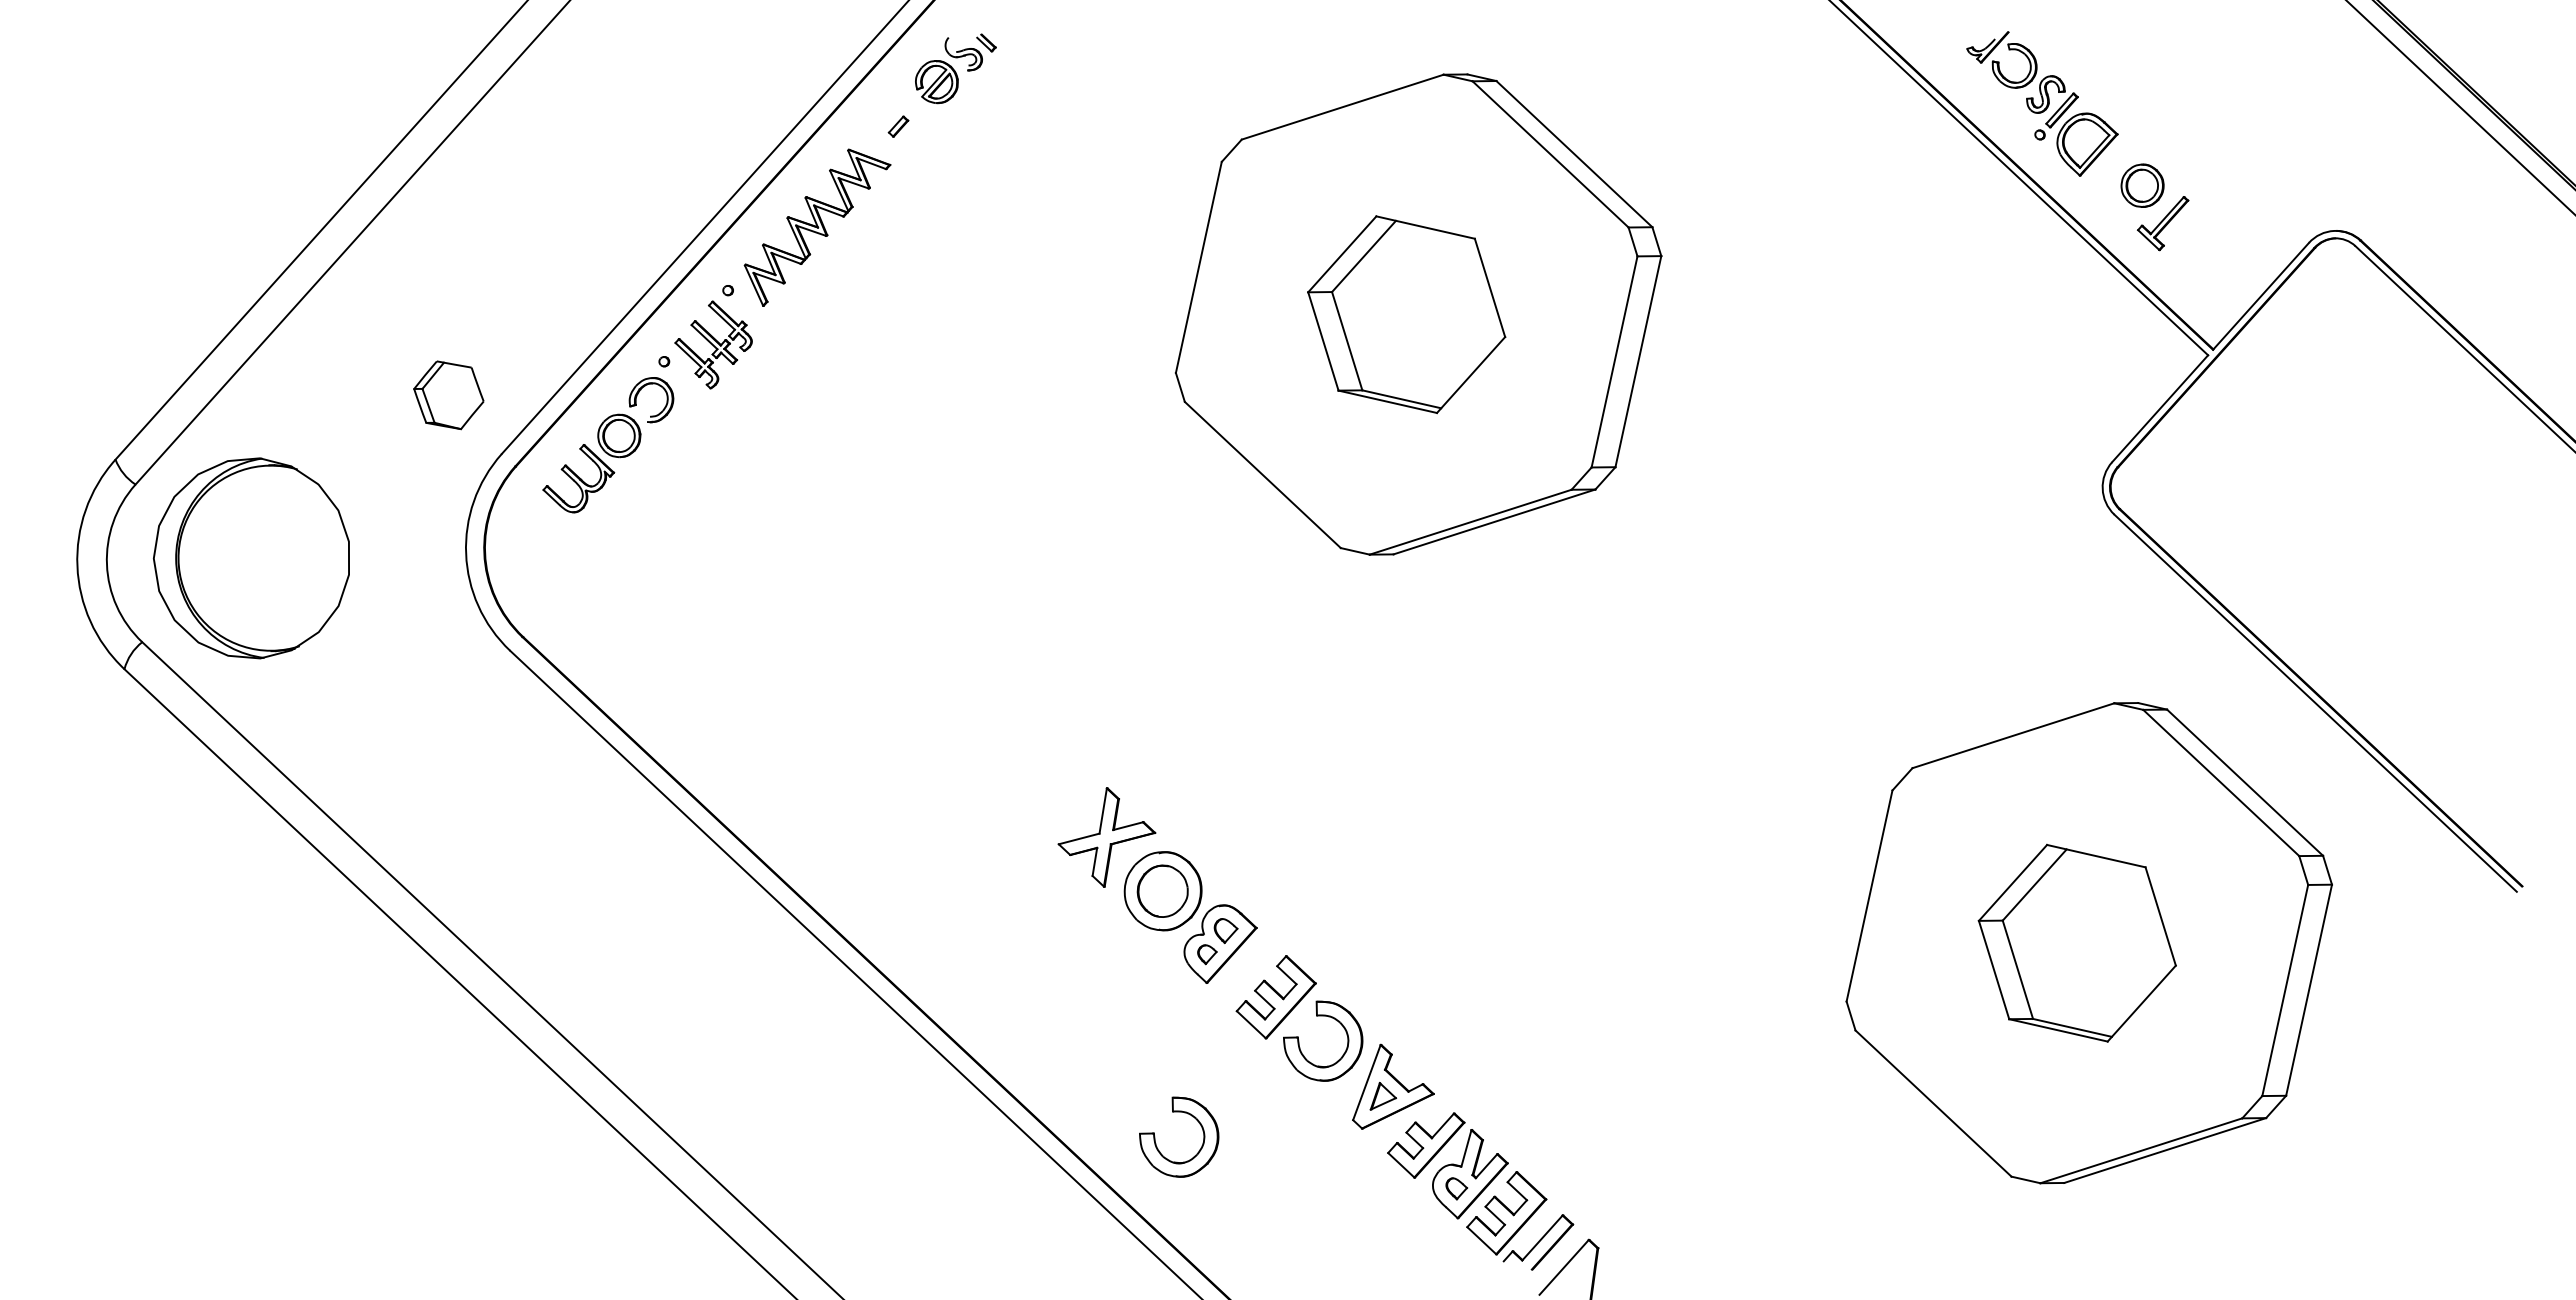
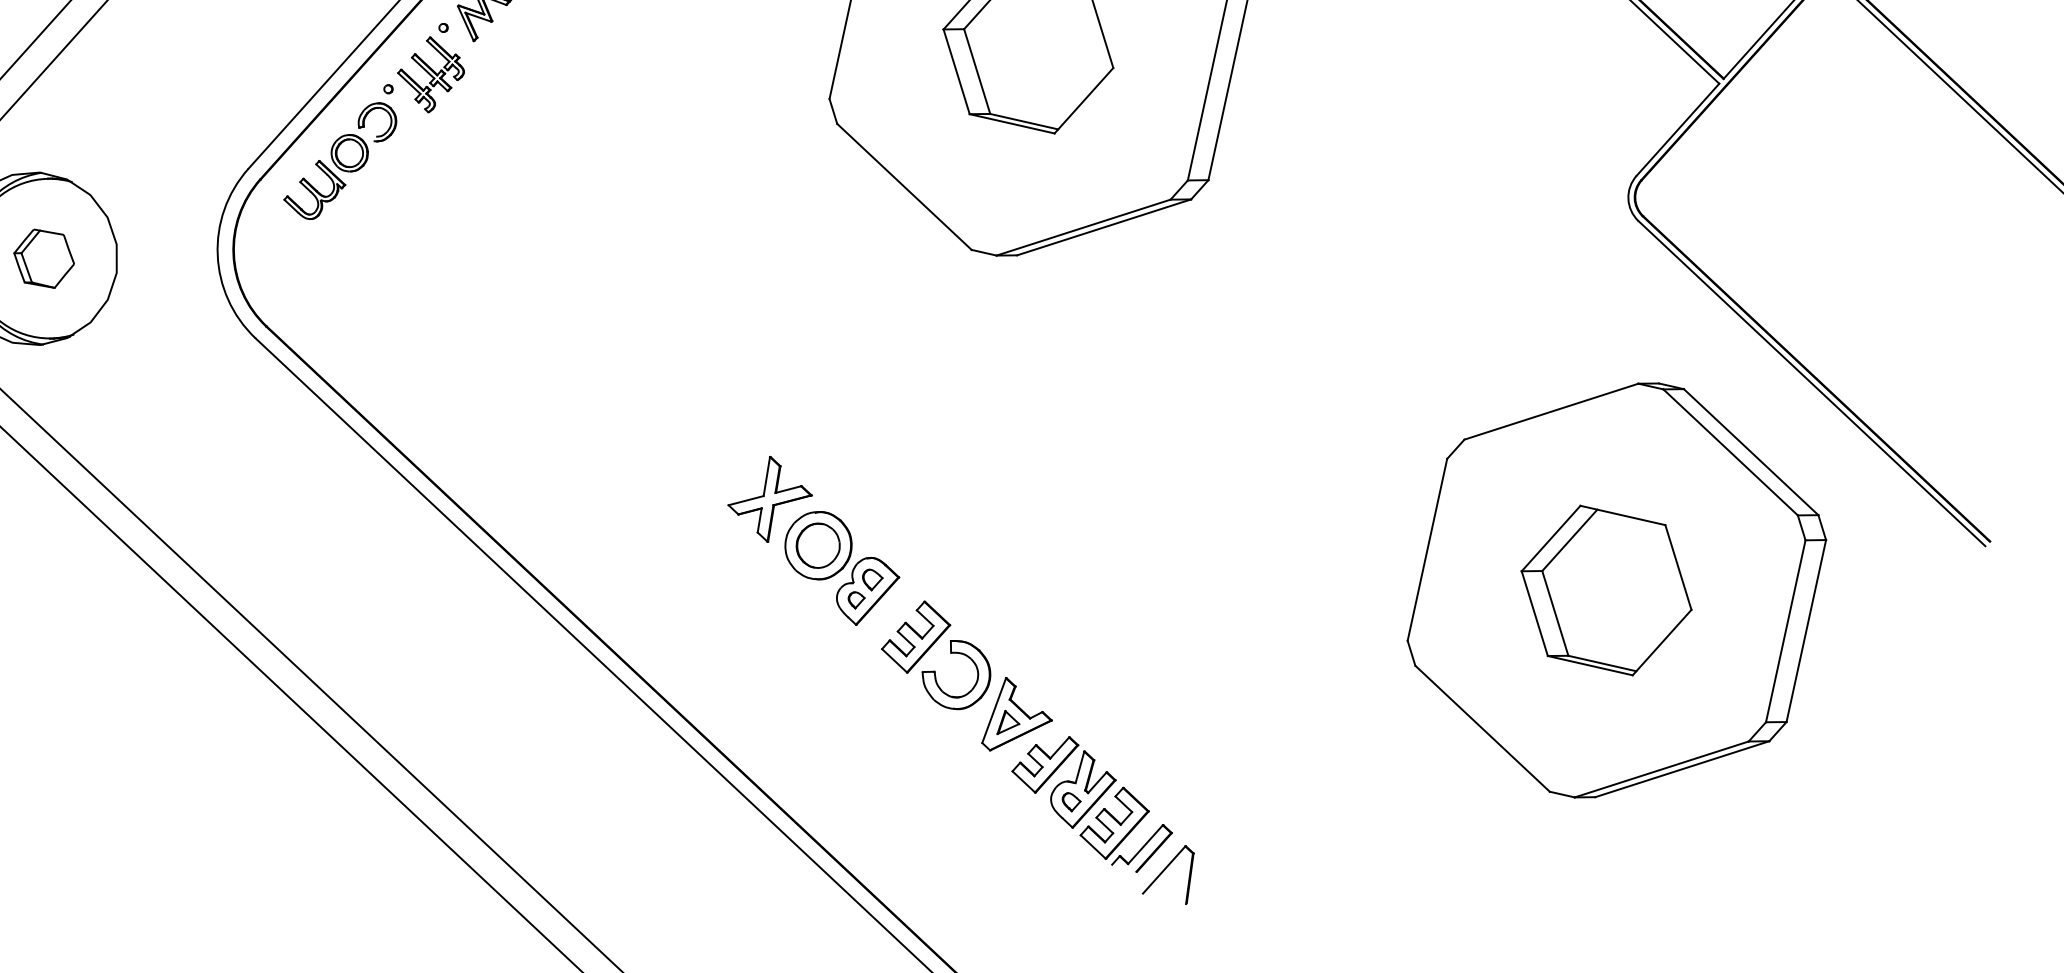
part: (448, 395) -> (43, 258), moved
part: (1191, 1116) -> (842, 739), removed

